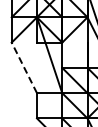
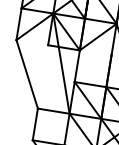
line: (24, 67) -> (27, 73), dashed -> solid

